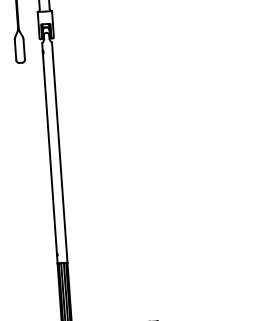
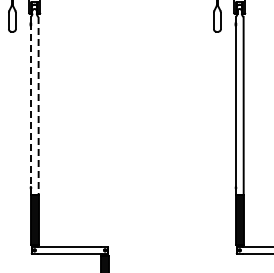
line: (59, 152) -> (38, 105), solid -> dashed
line: (50, 158) -> (30, 110), solid -> dashed

